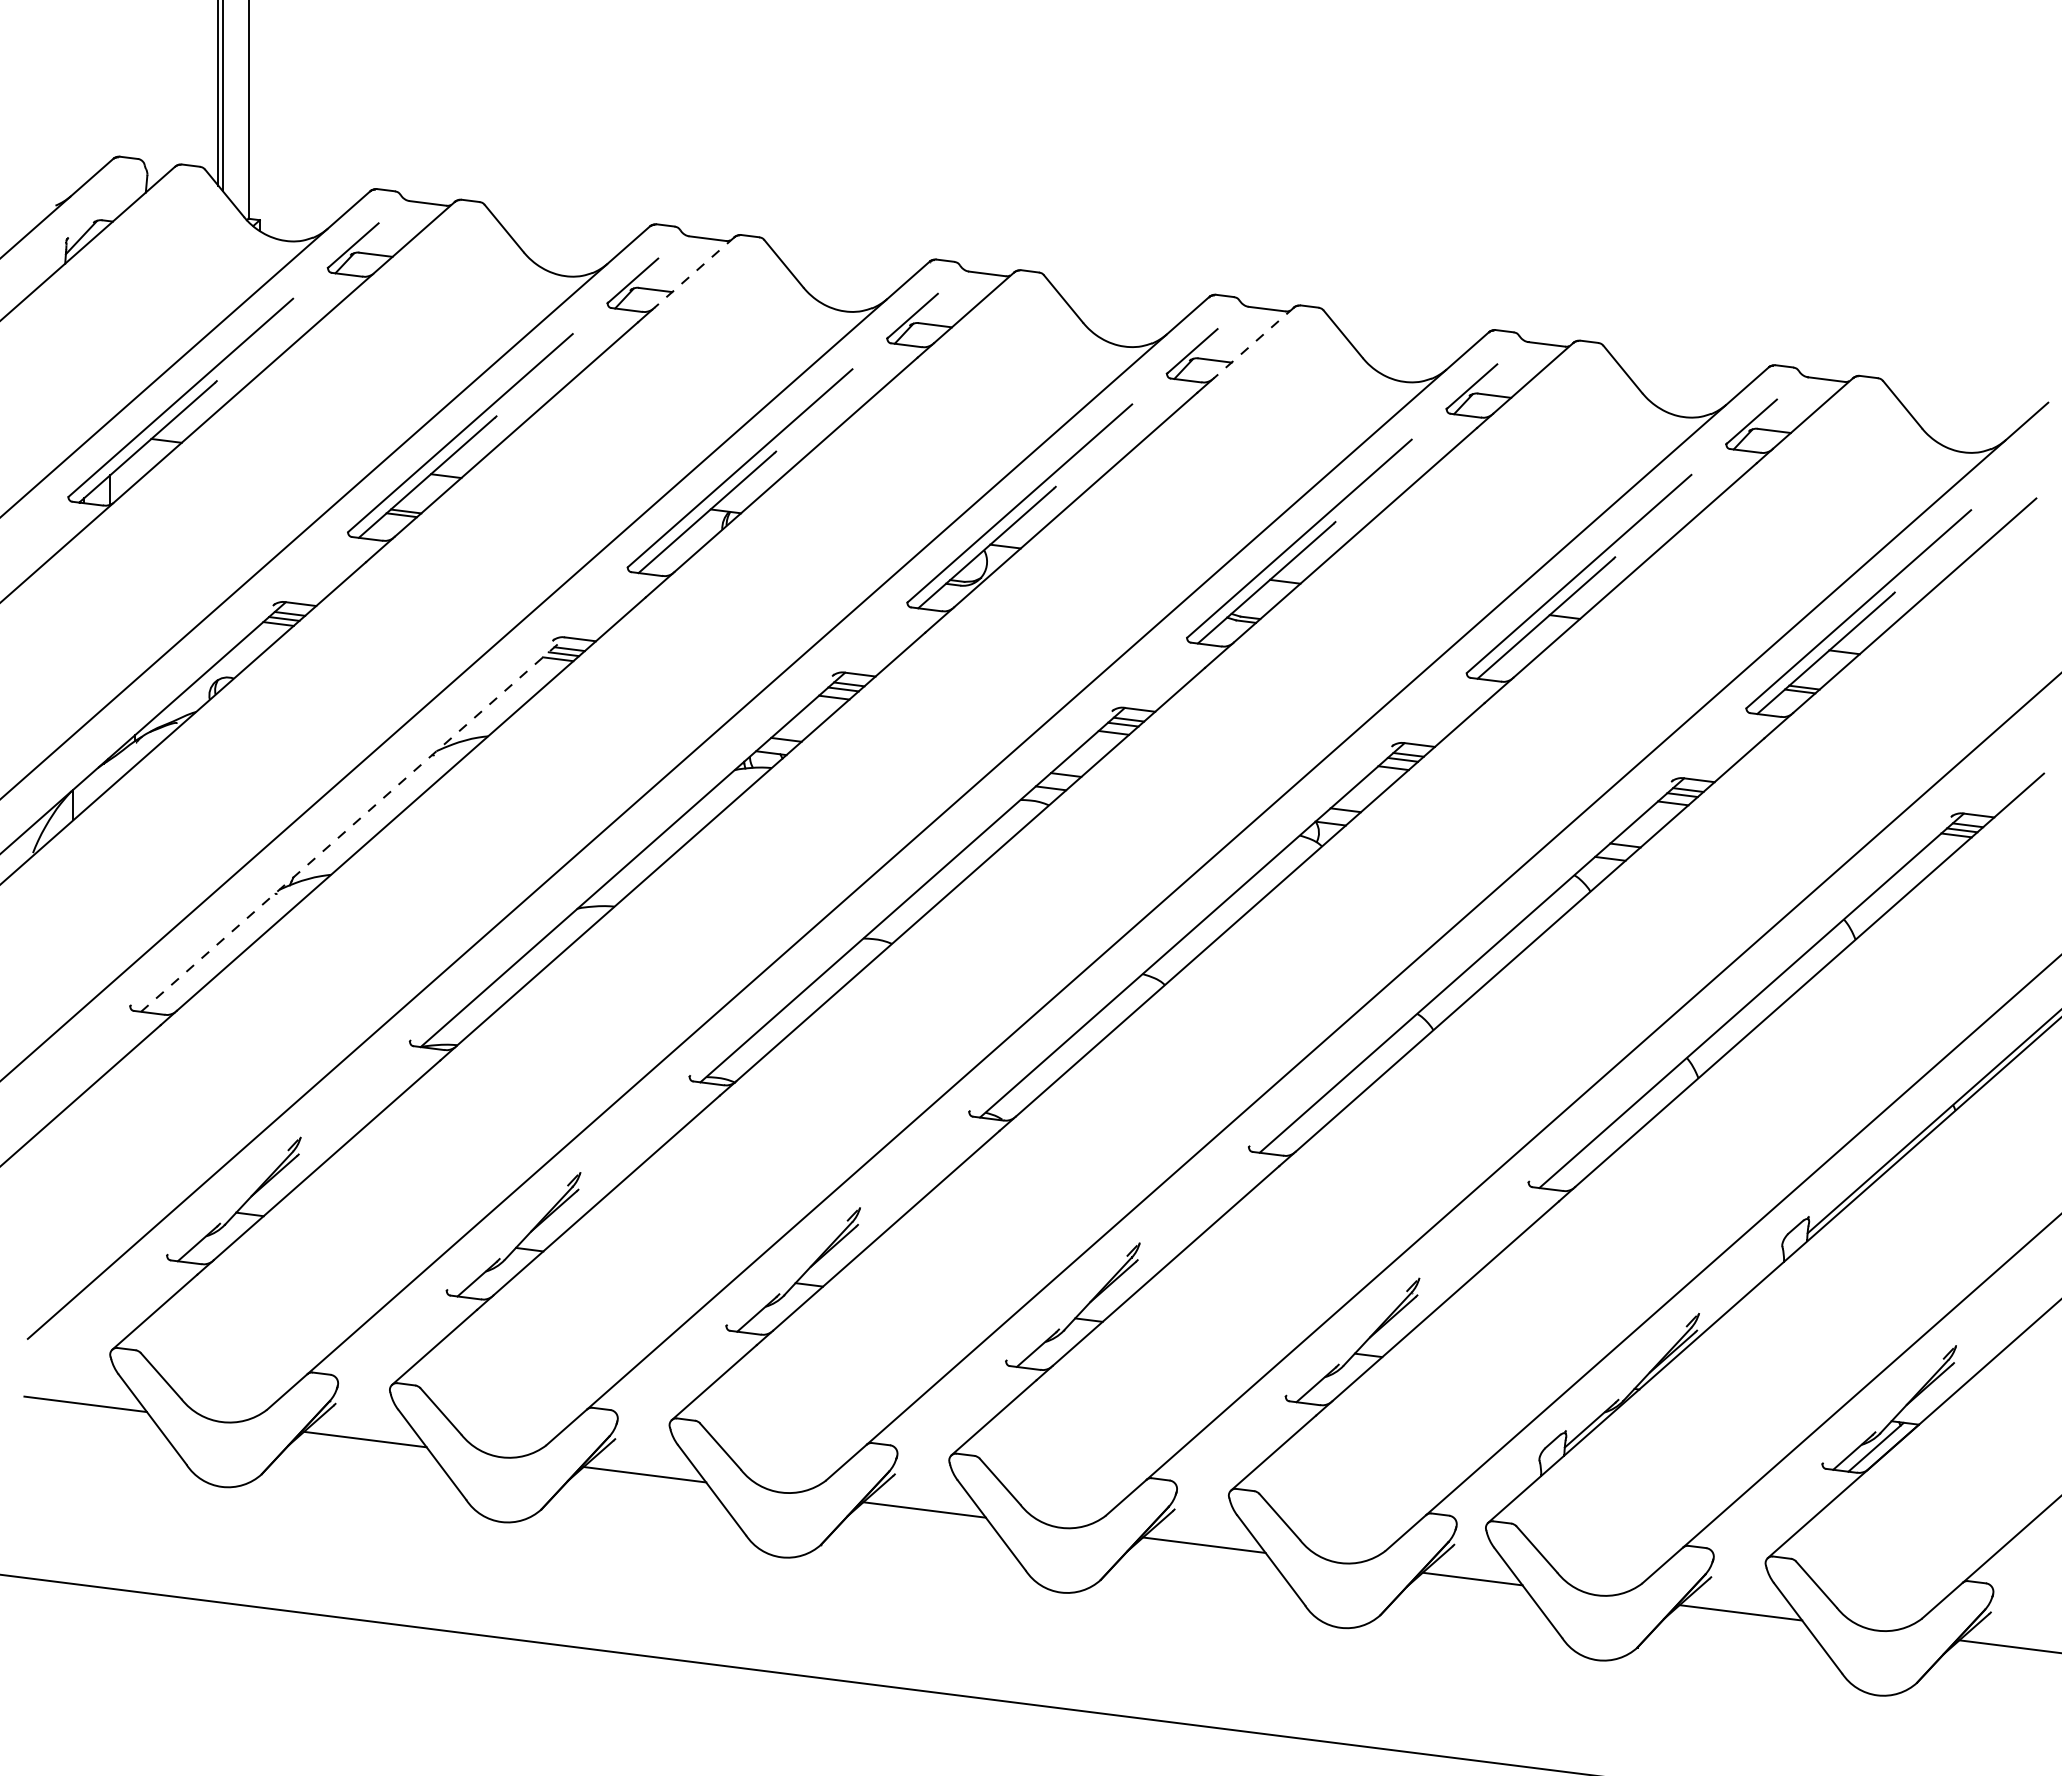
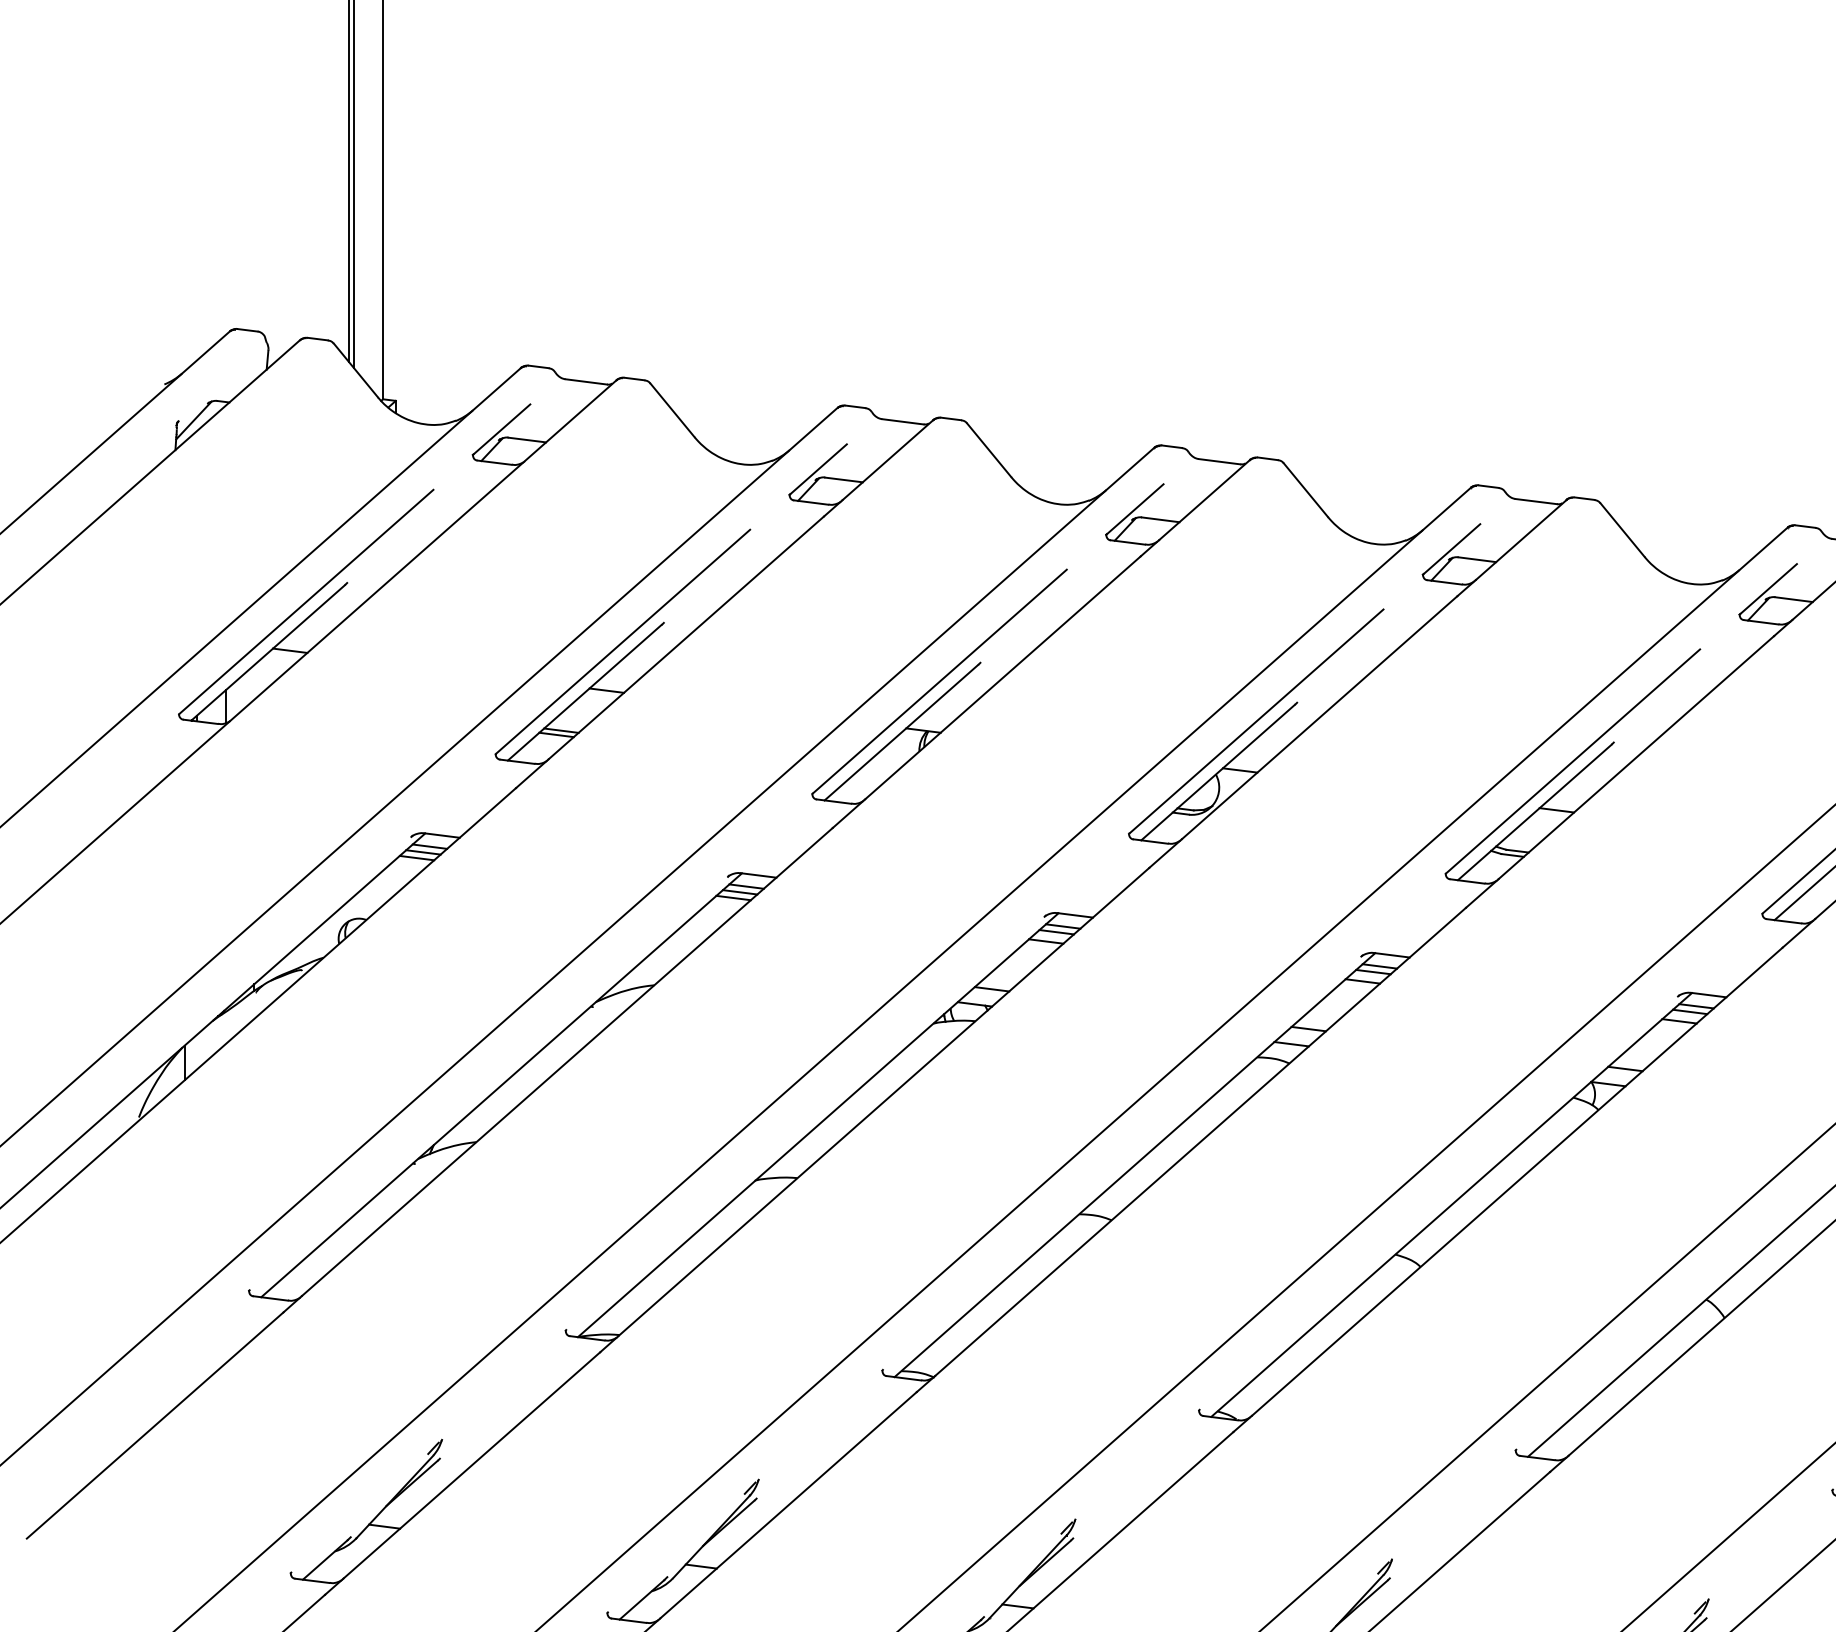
line: (694, 272) -> (887, 460), dashed -> solid
line: (1253, 343) -> (1520, 540), dashed -> solid
line: (353, 824) -> (501, 1085), dashed -> solid

